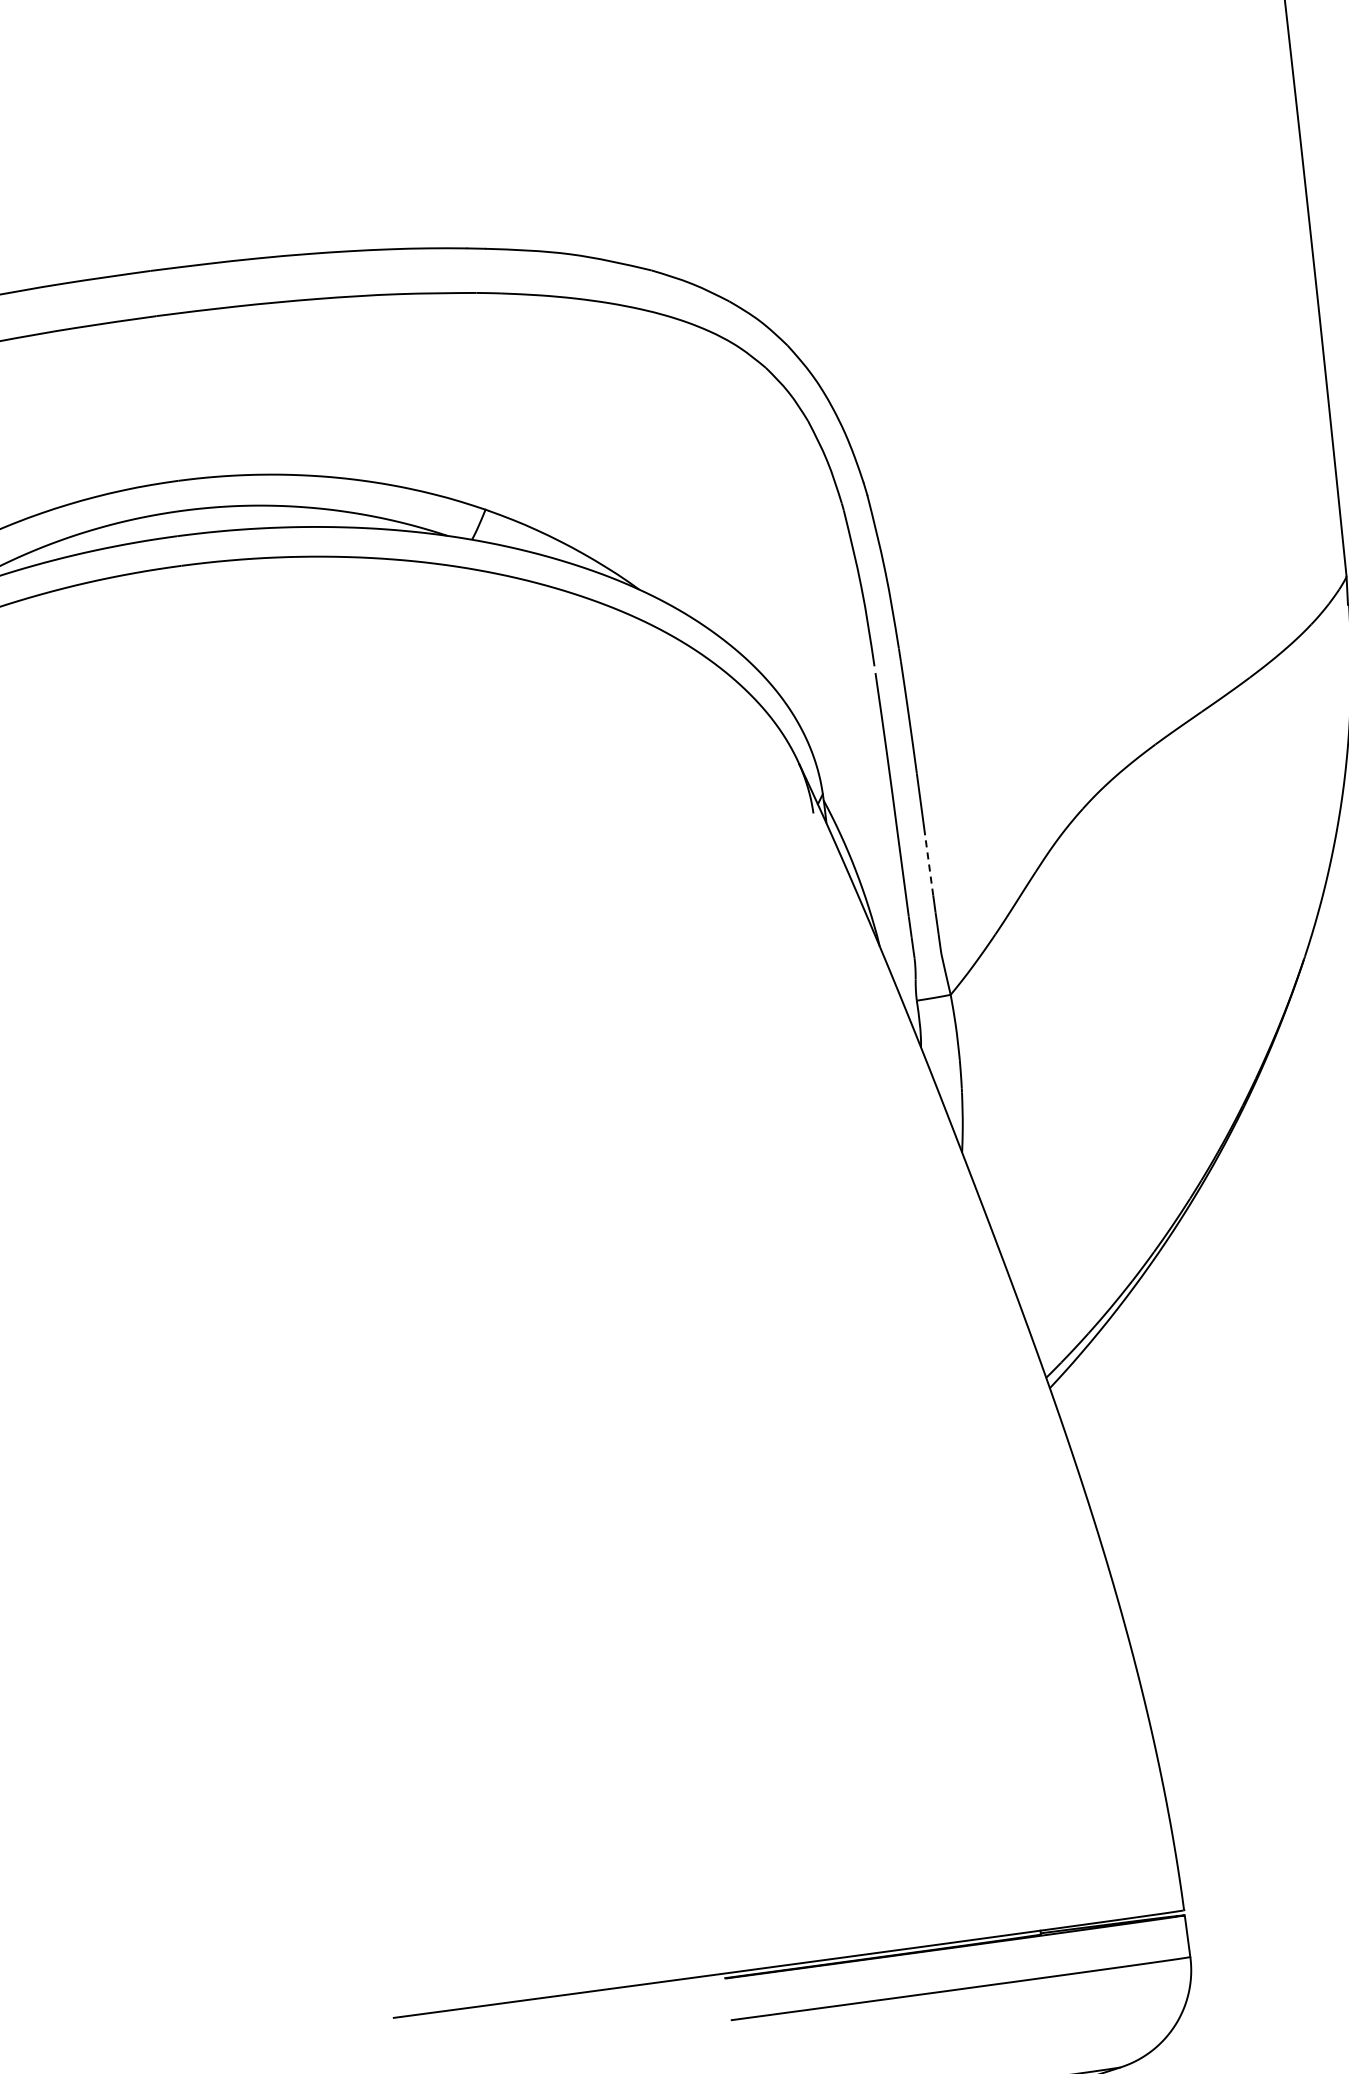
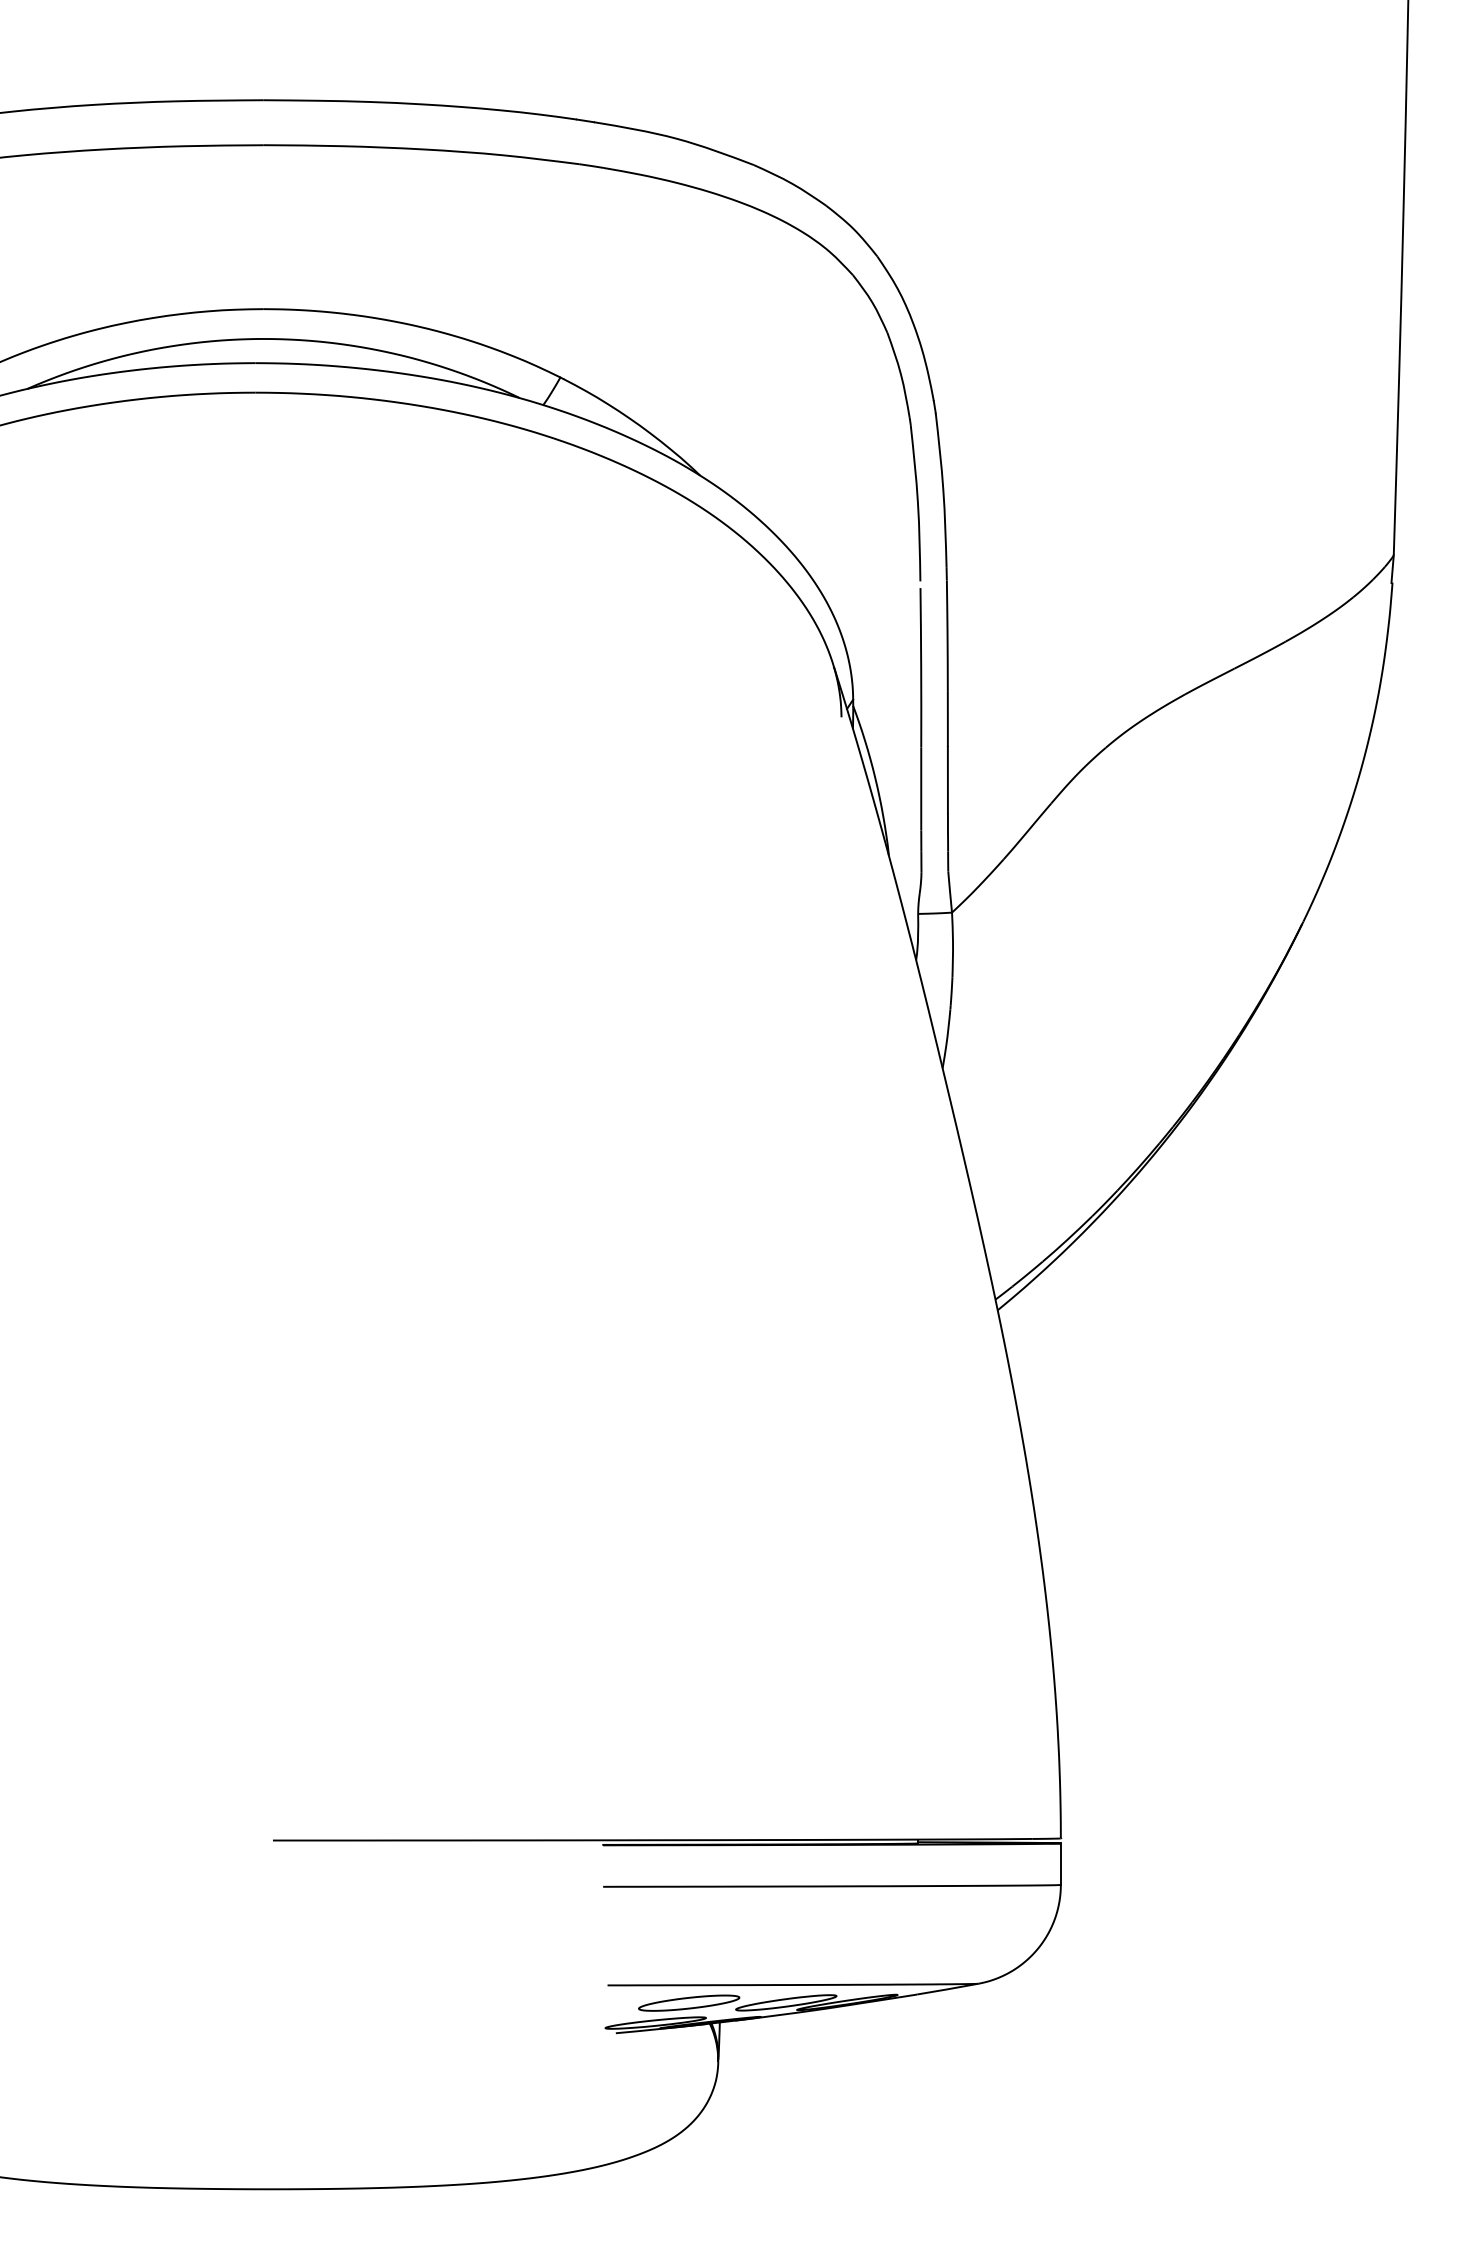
line: (928, 861) -> (947, 779), dashed -> solid

